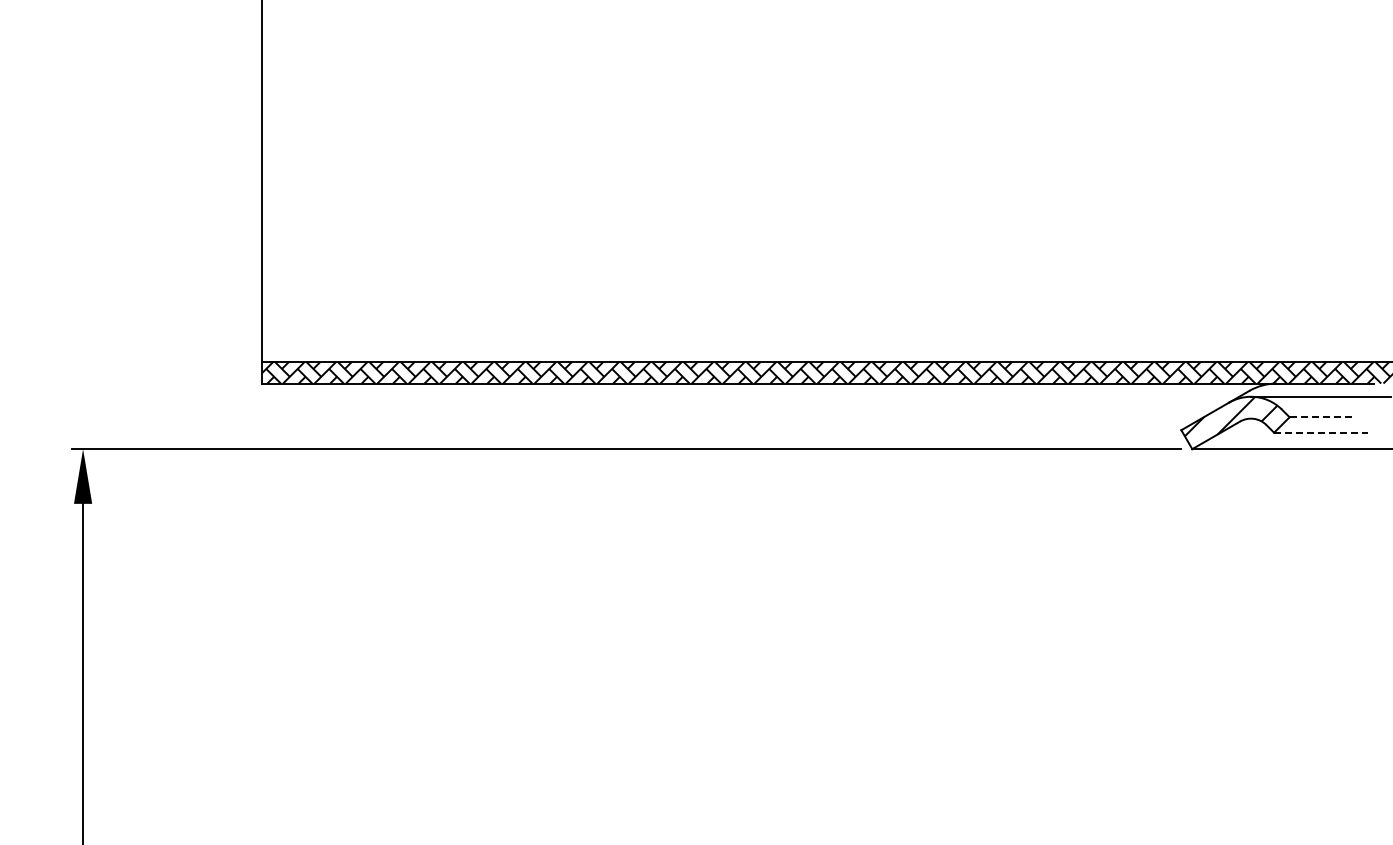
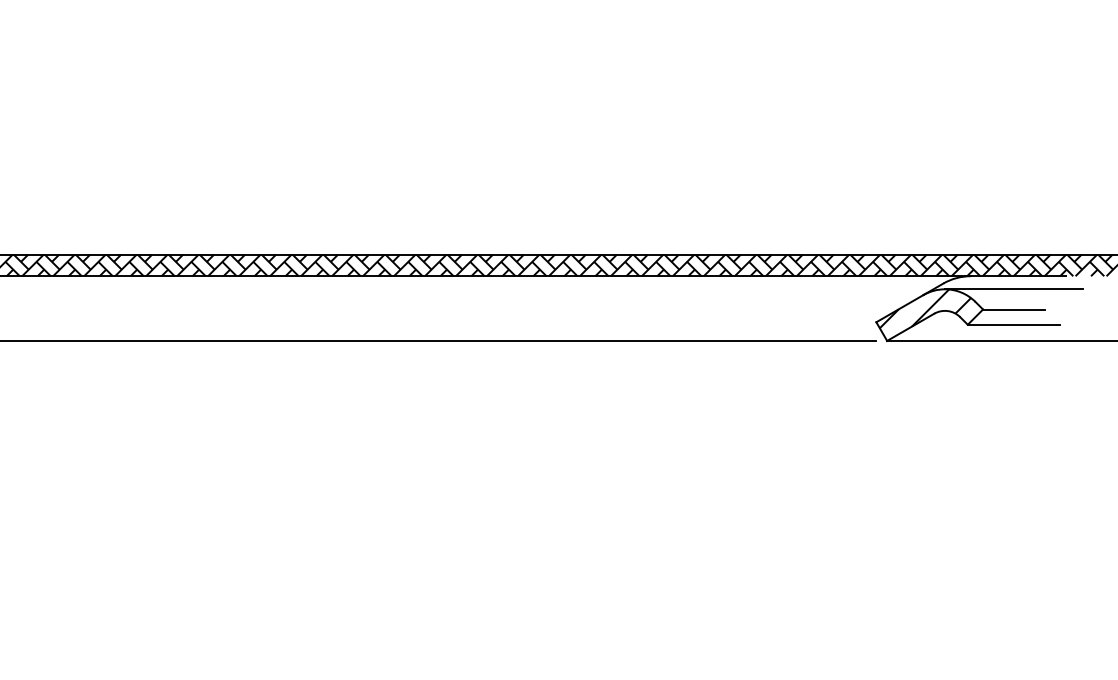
line: (1321, 417) -> (1014, 309), dashed -> solid
line: (1320, 432) -> (1013, 324), dashed -> solid

